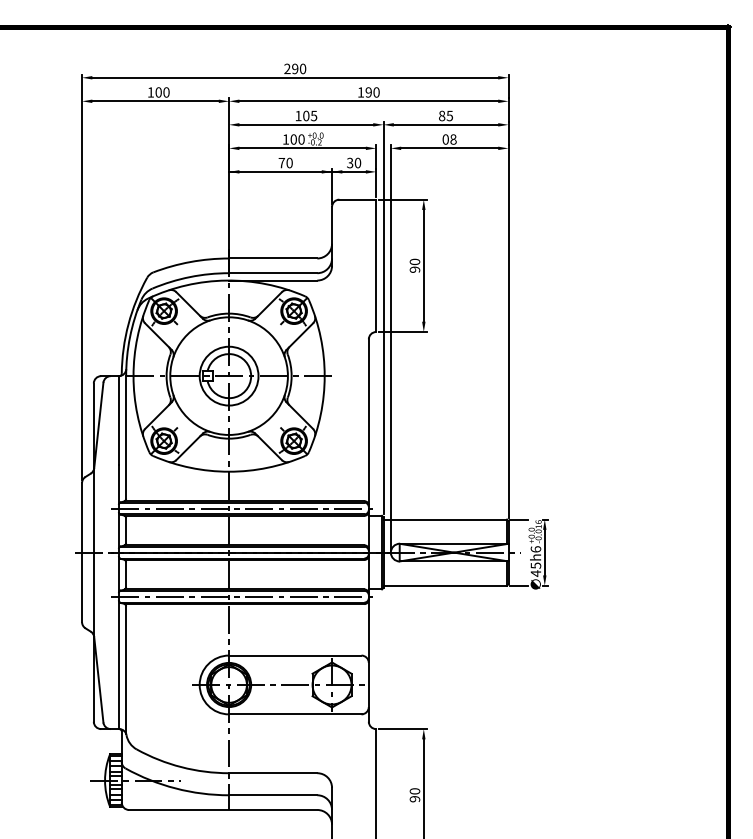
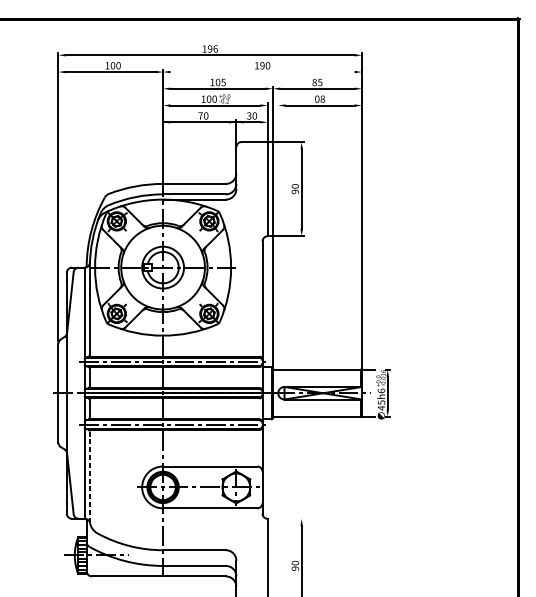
text: (295, 68) -> (210, 48), 290 -> 196
line: (368, 101) -> (262, 72), removed
line: (390, 347) -> (277, 247), removed
line: (126, 670) -> (90, 477), solid -> dashed
line: (402, 729) -> (286, 519), removed

